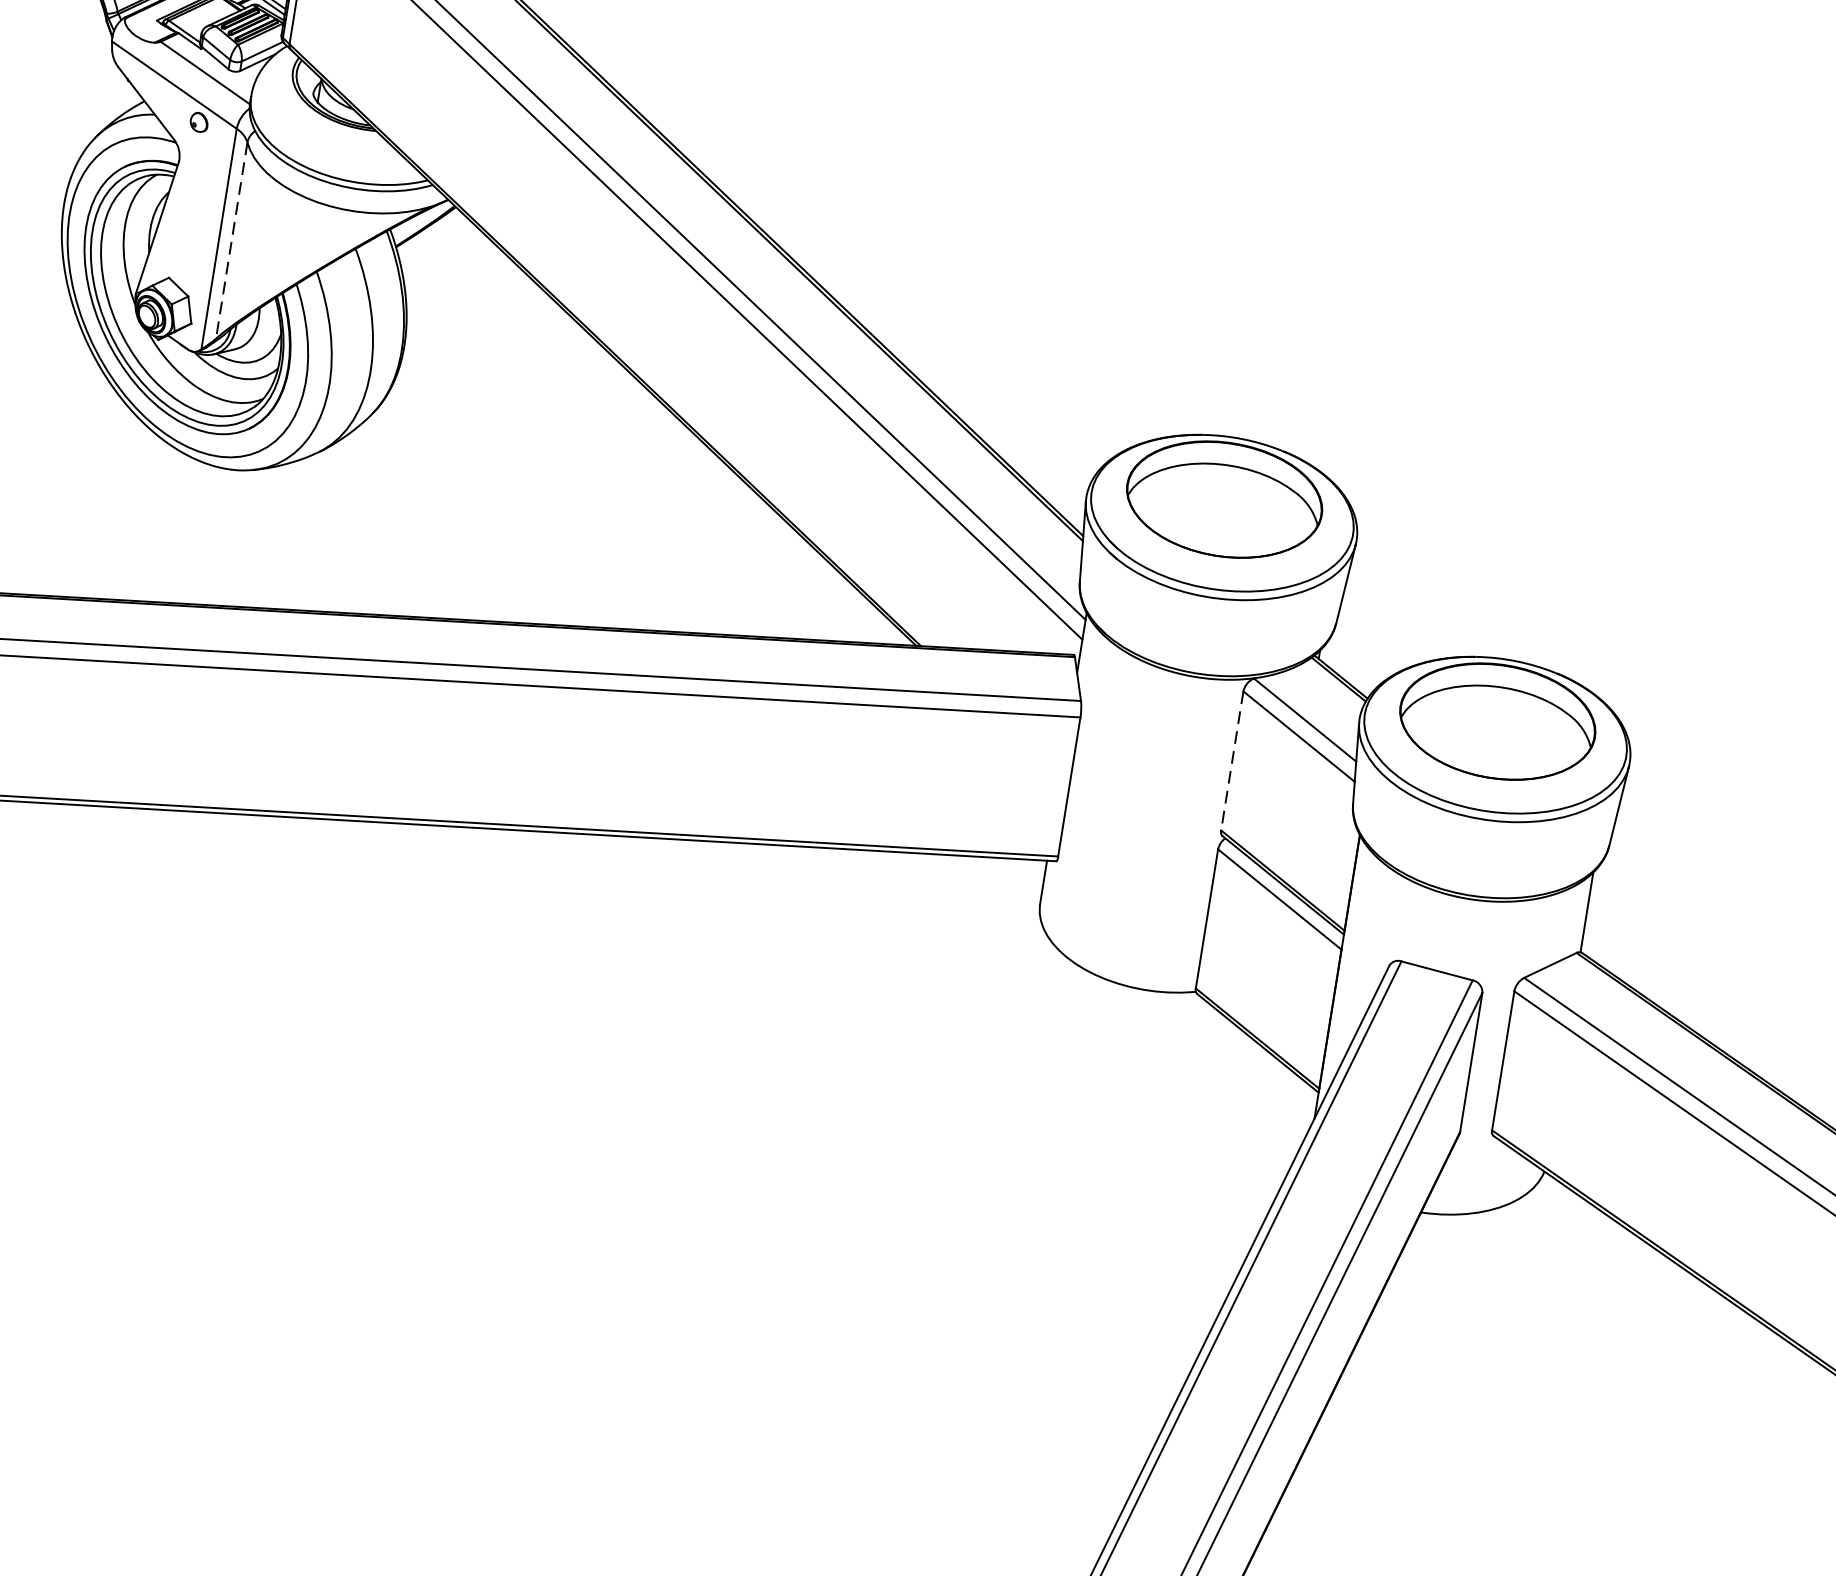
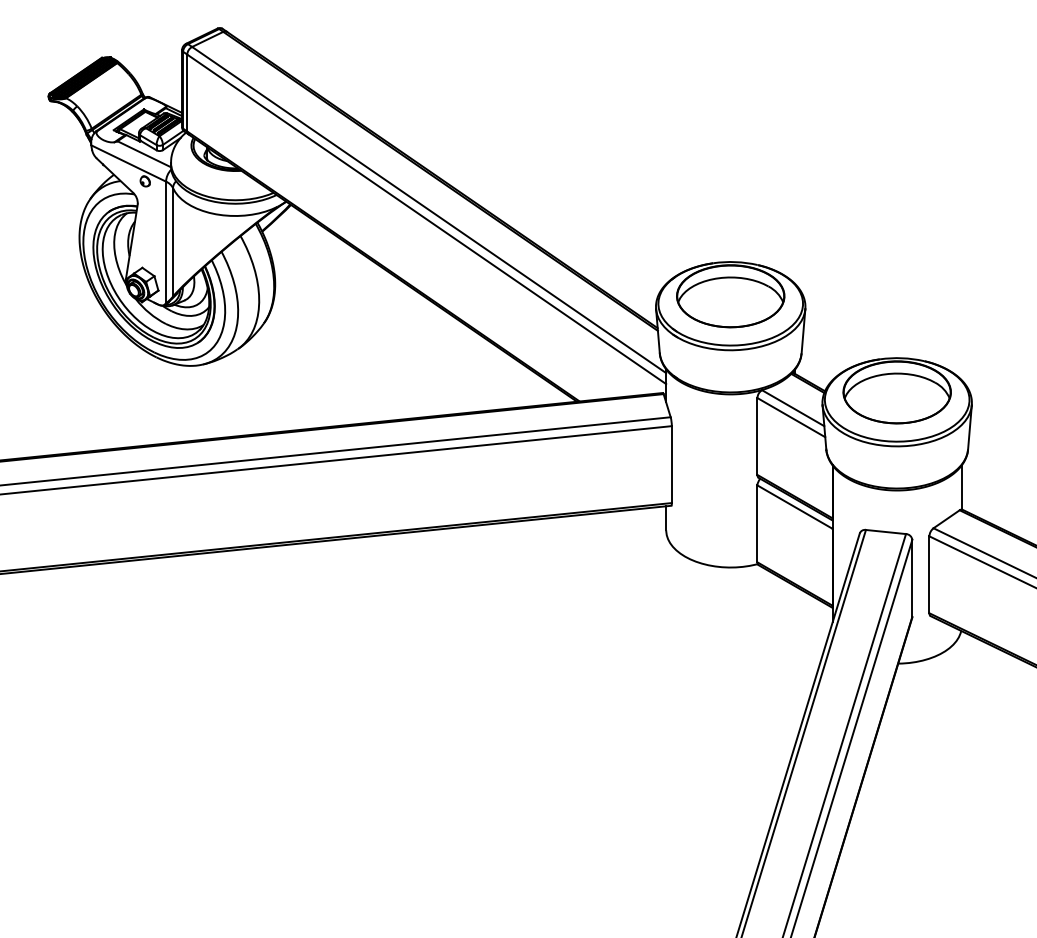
line: (232, 240) -> (173, 242), dashed -> solid
line: (1232, 762) -> (757, 437), dashed -> solid

